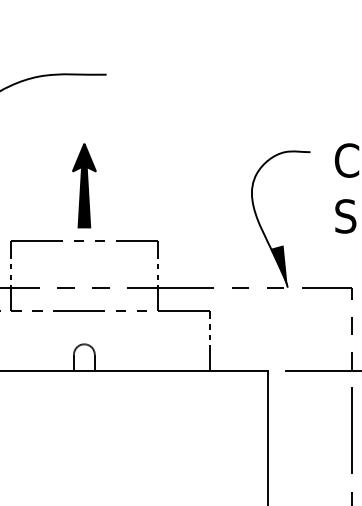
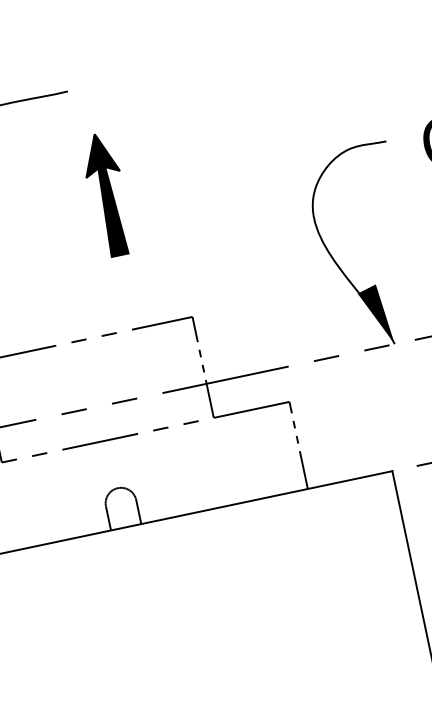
part: (84, 185) -> (107, 194), moved

